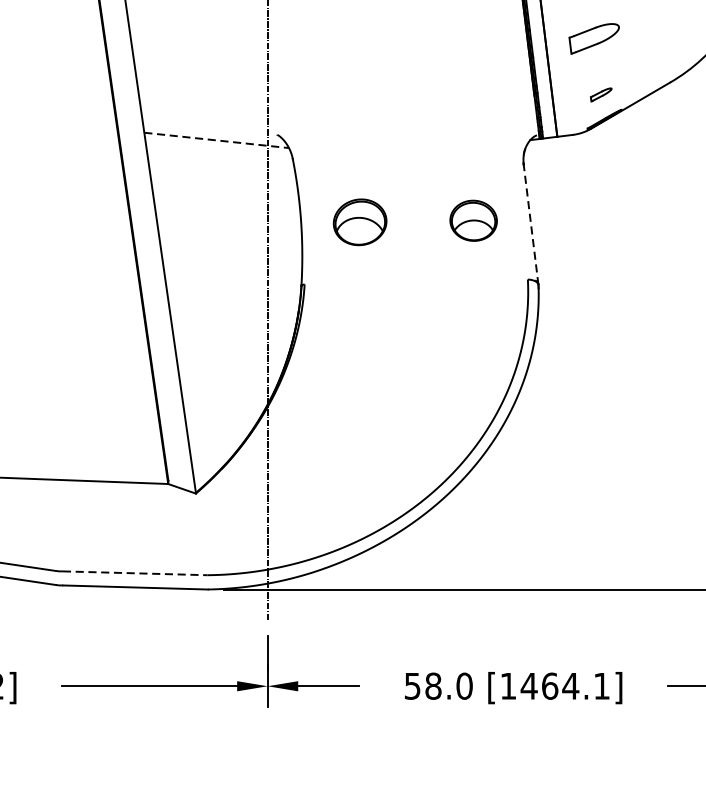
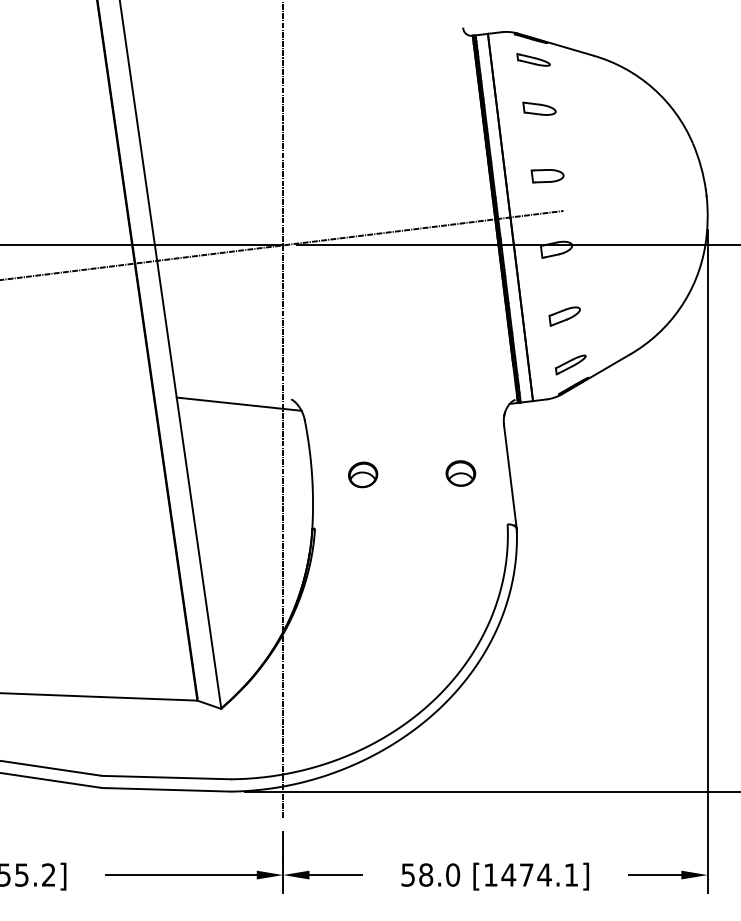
part: (593, 38) -> (564, 316), size x0.71
part: (600, 94) -> (570, 364), size x1.67
line: (217, 140) -> (239, 404), dashed -> solid
part: (473, 220) -> (460, 473), size x0.71
part: (360, 221) -> (363, 474), size x0.62
line: (531, 226) -> (510, 478), dashed -> solid
line: (135, 573) -> (169, 777), dashed -> solid
text: (549, 685) -> (526, 874), [1464.1] -> [1474.1]

